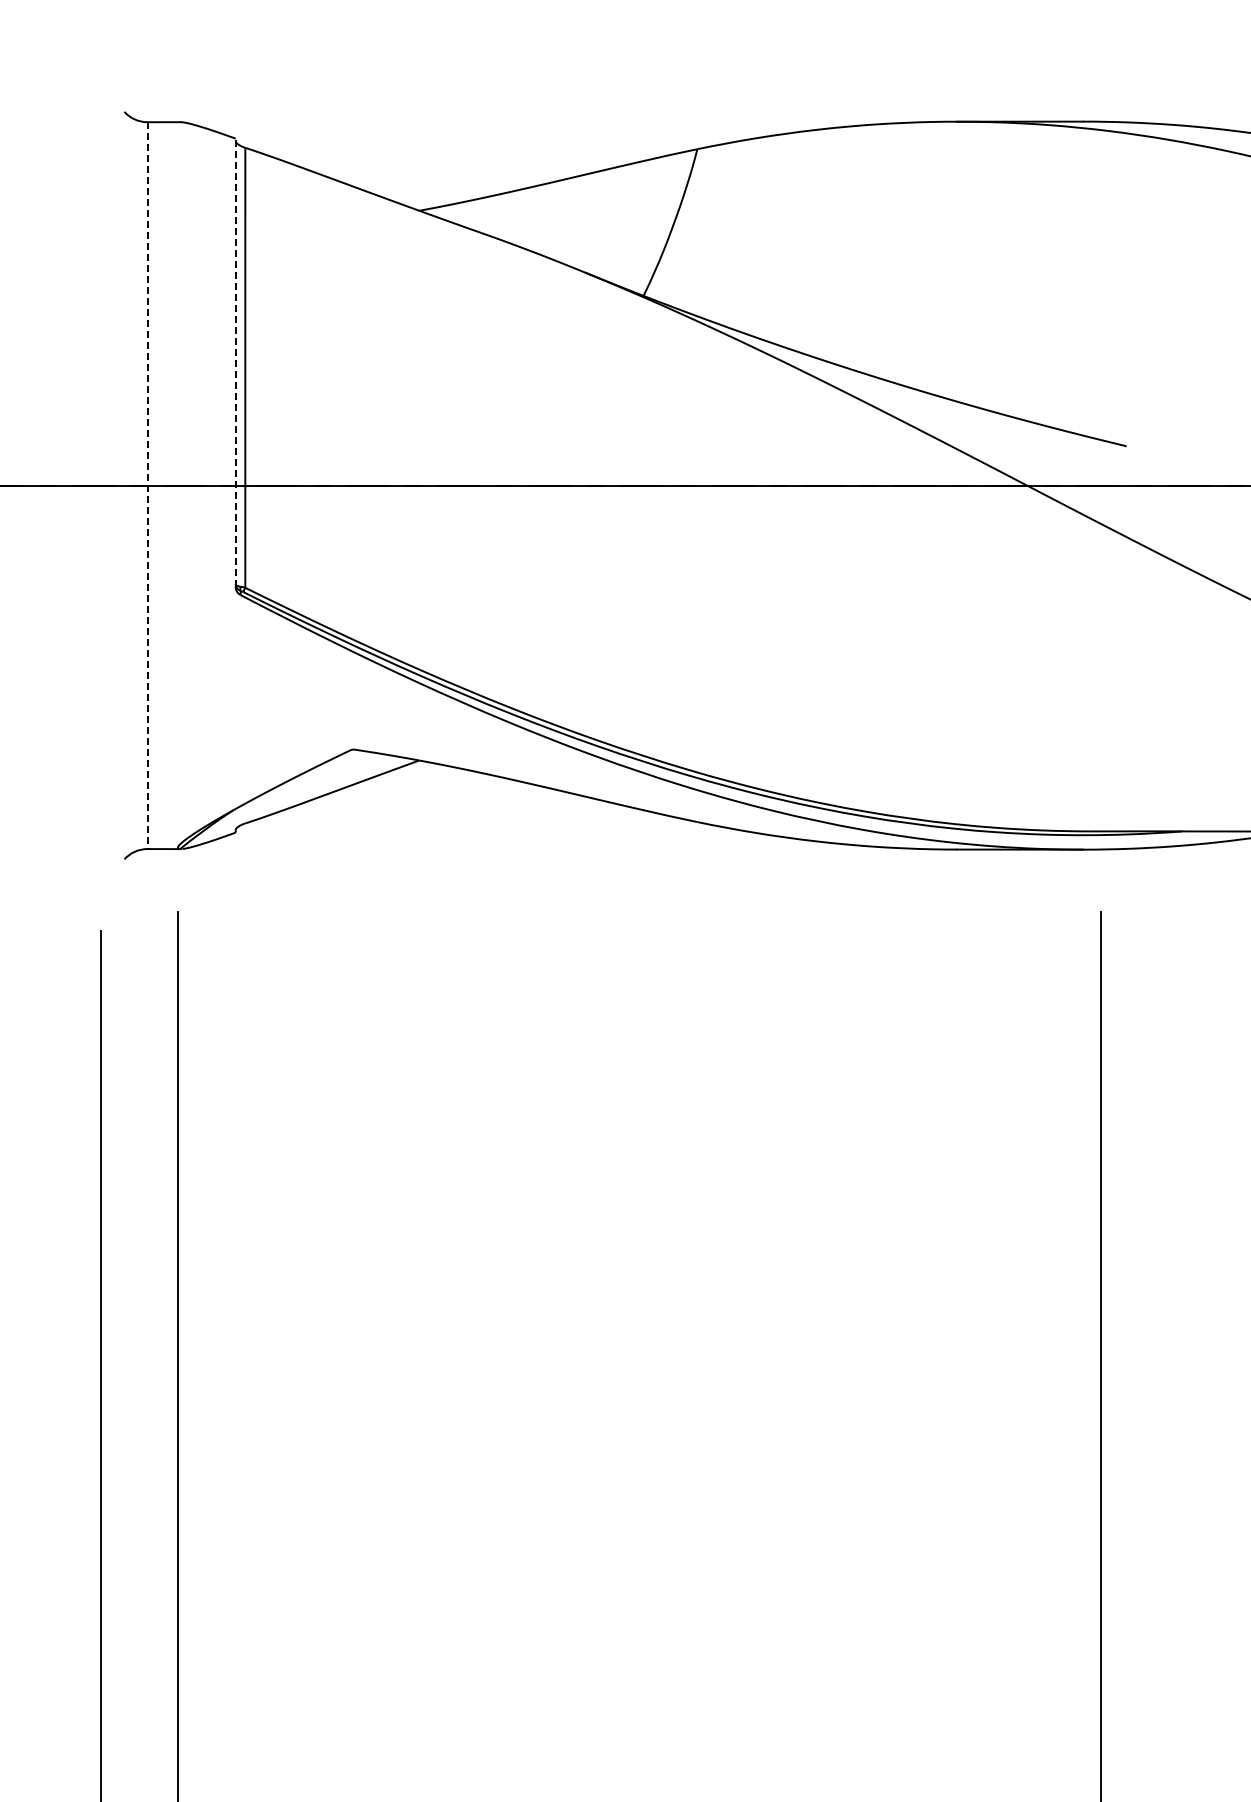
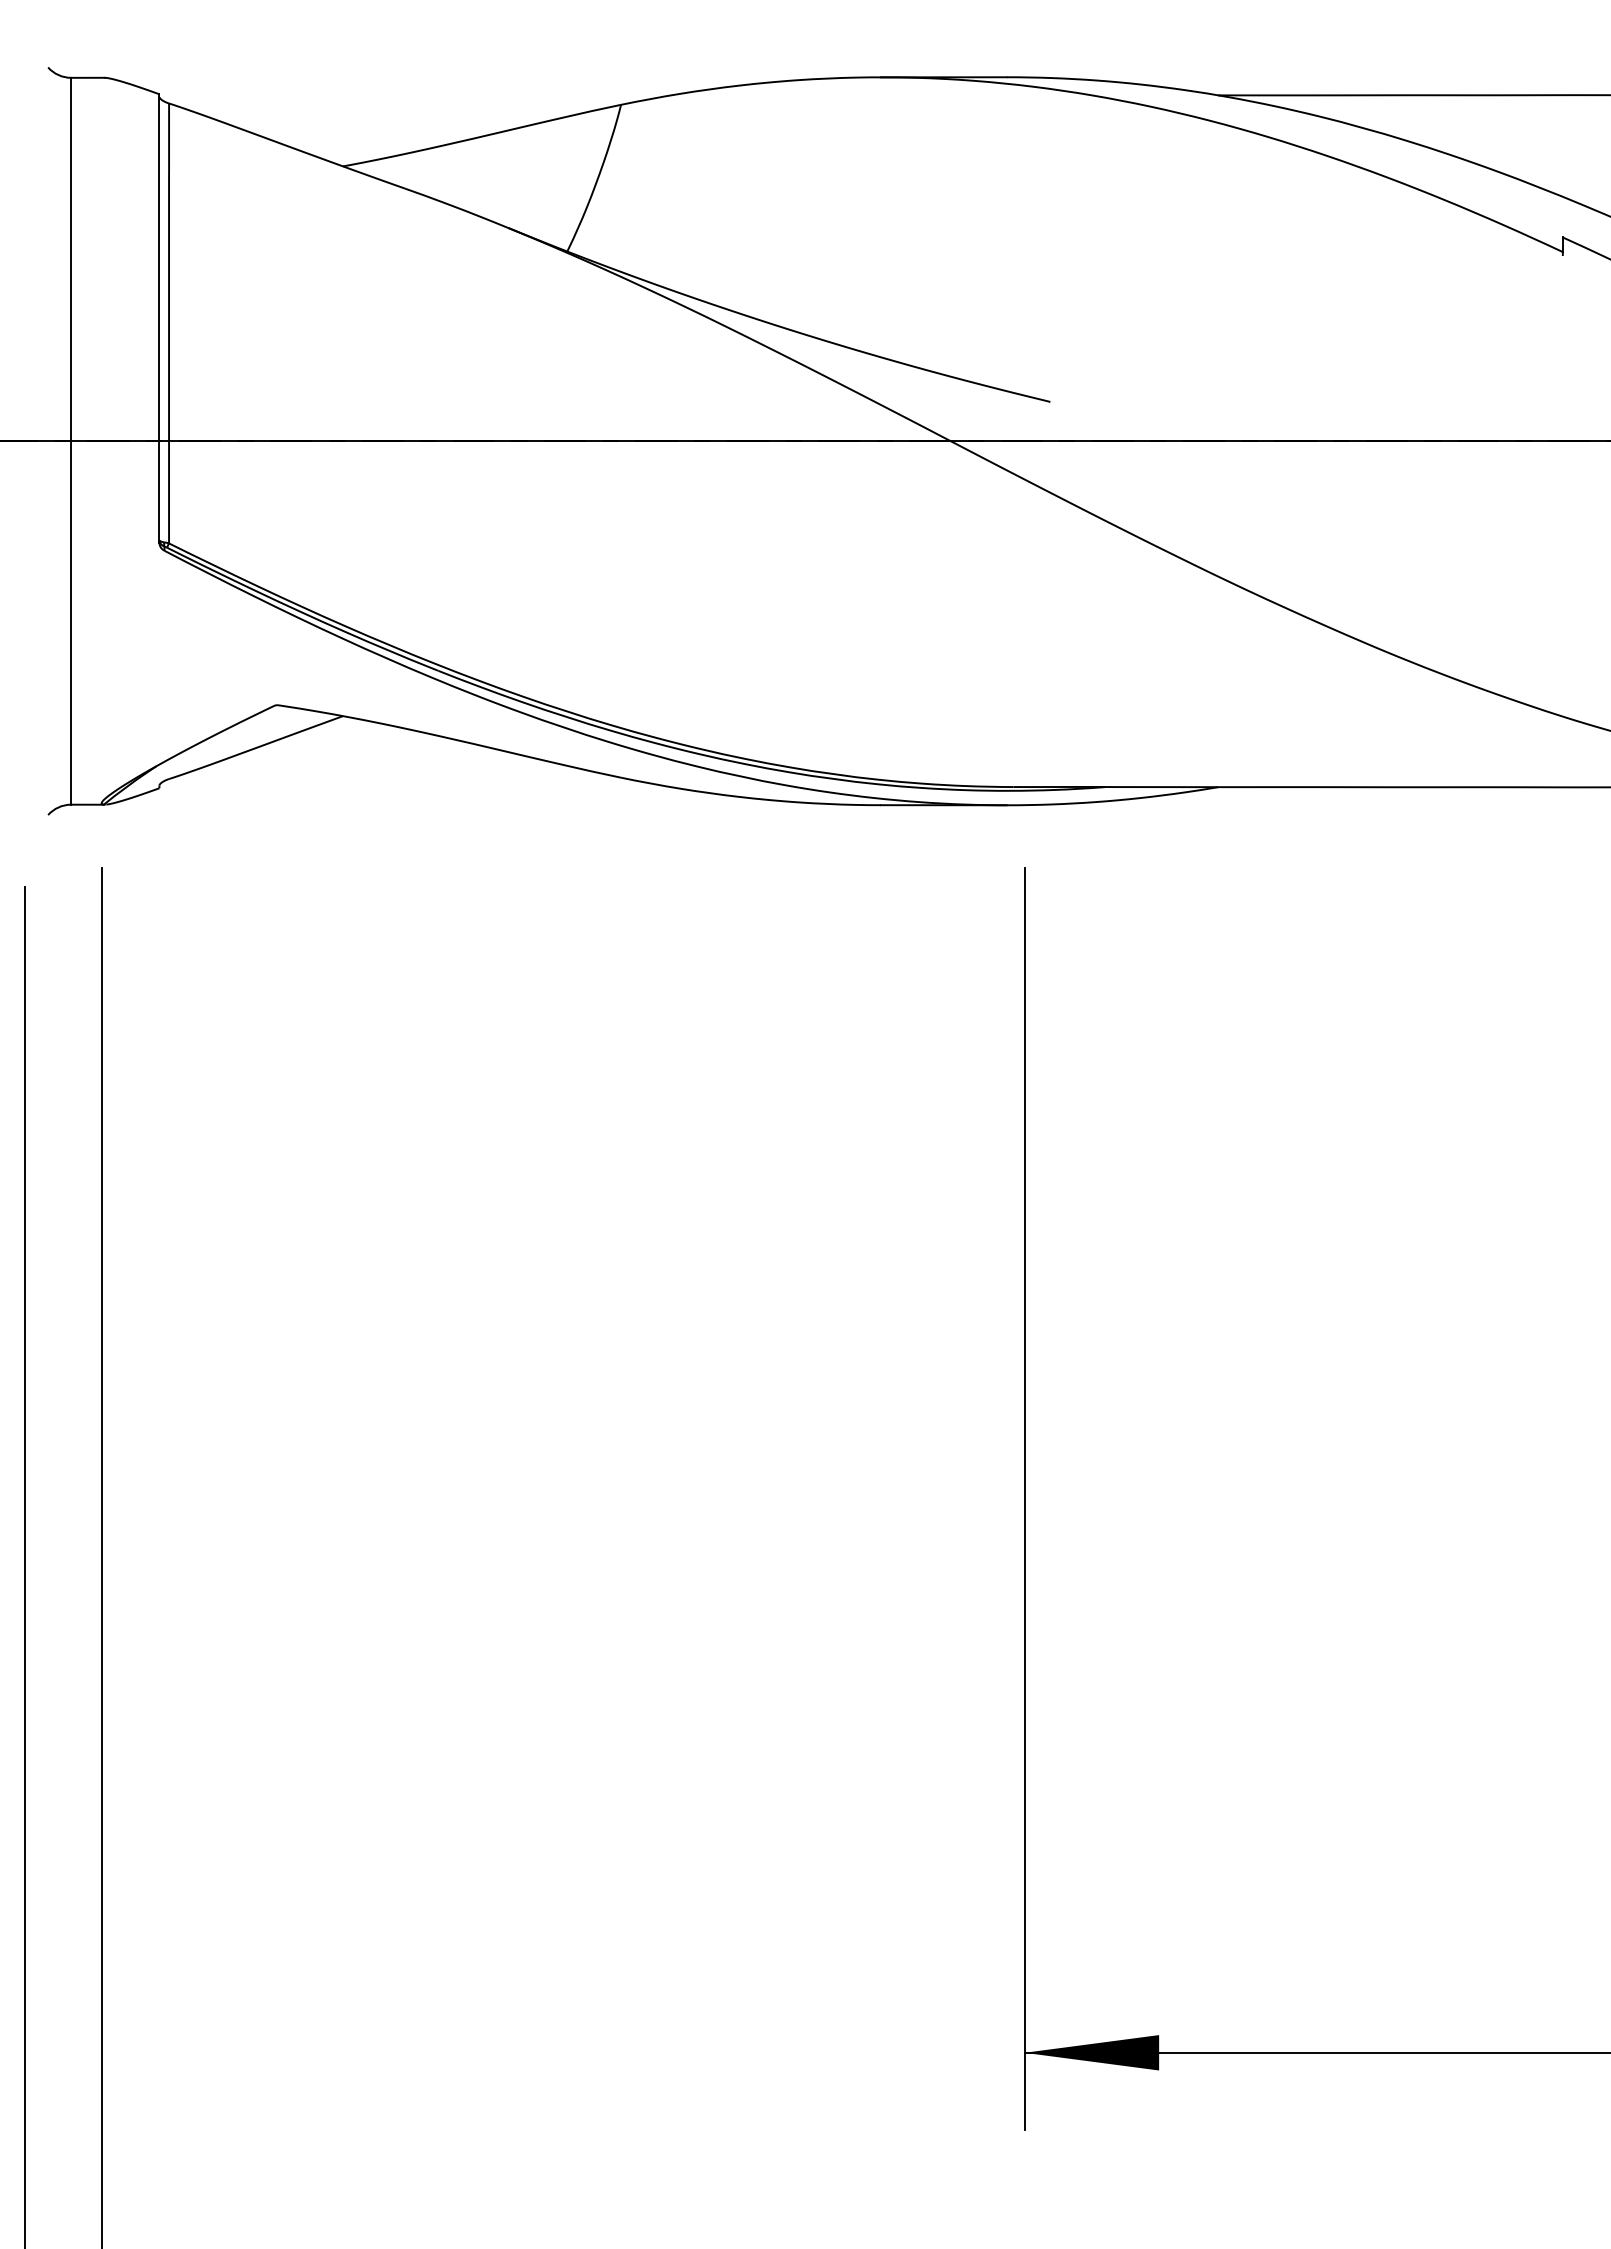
line: (235, 361) -> (159, 317), dashed -> solid
line: (147, 485) -> (71, 441), dashed -> solid

